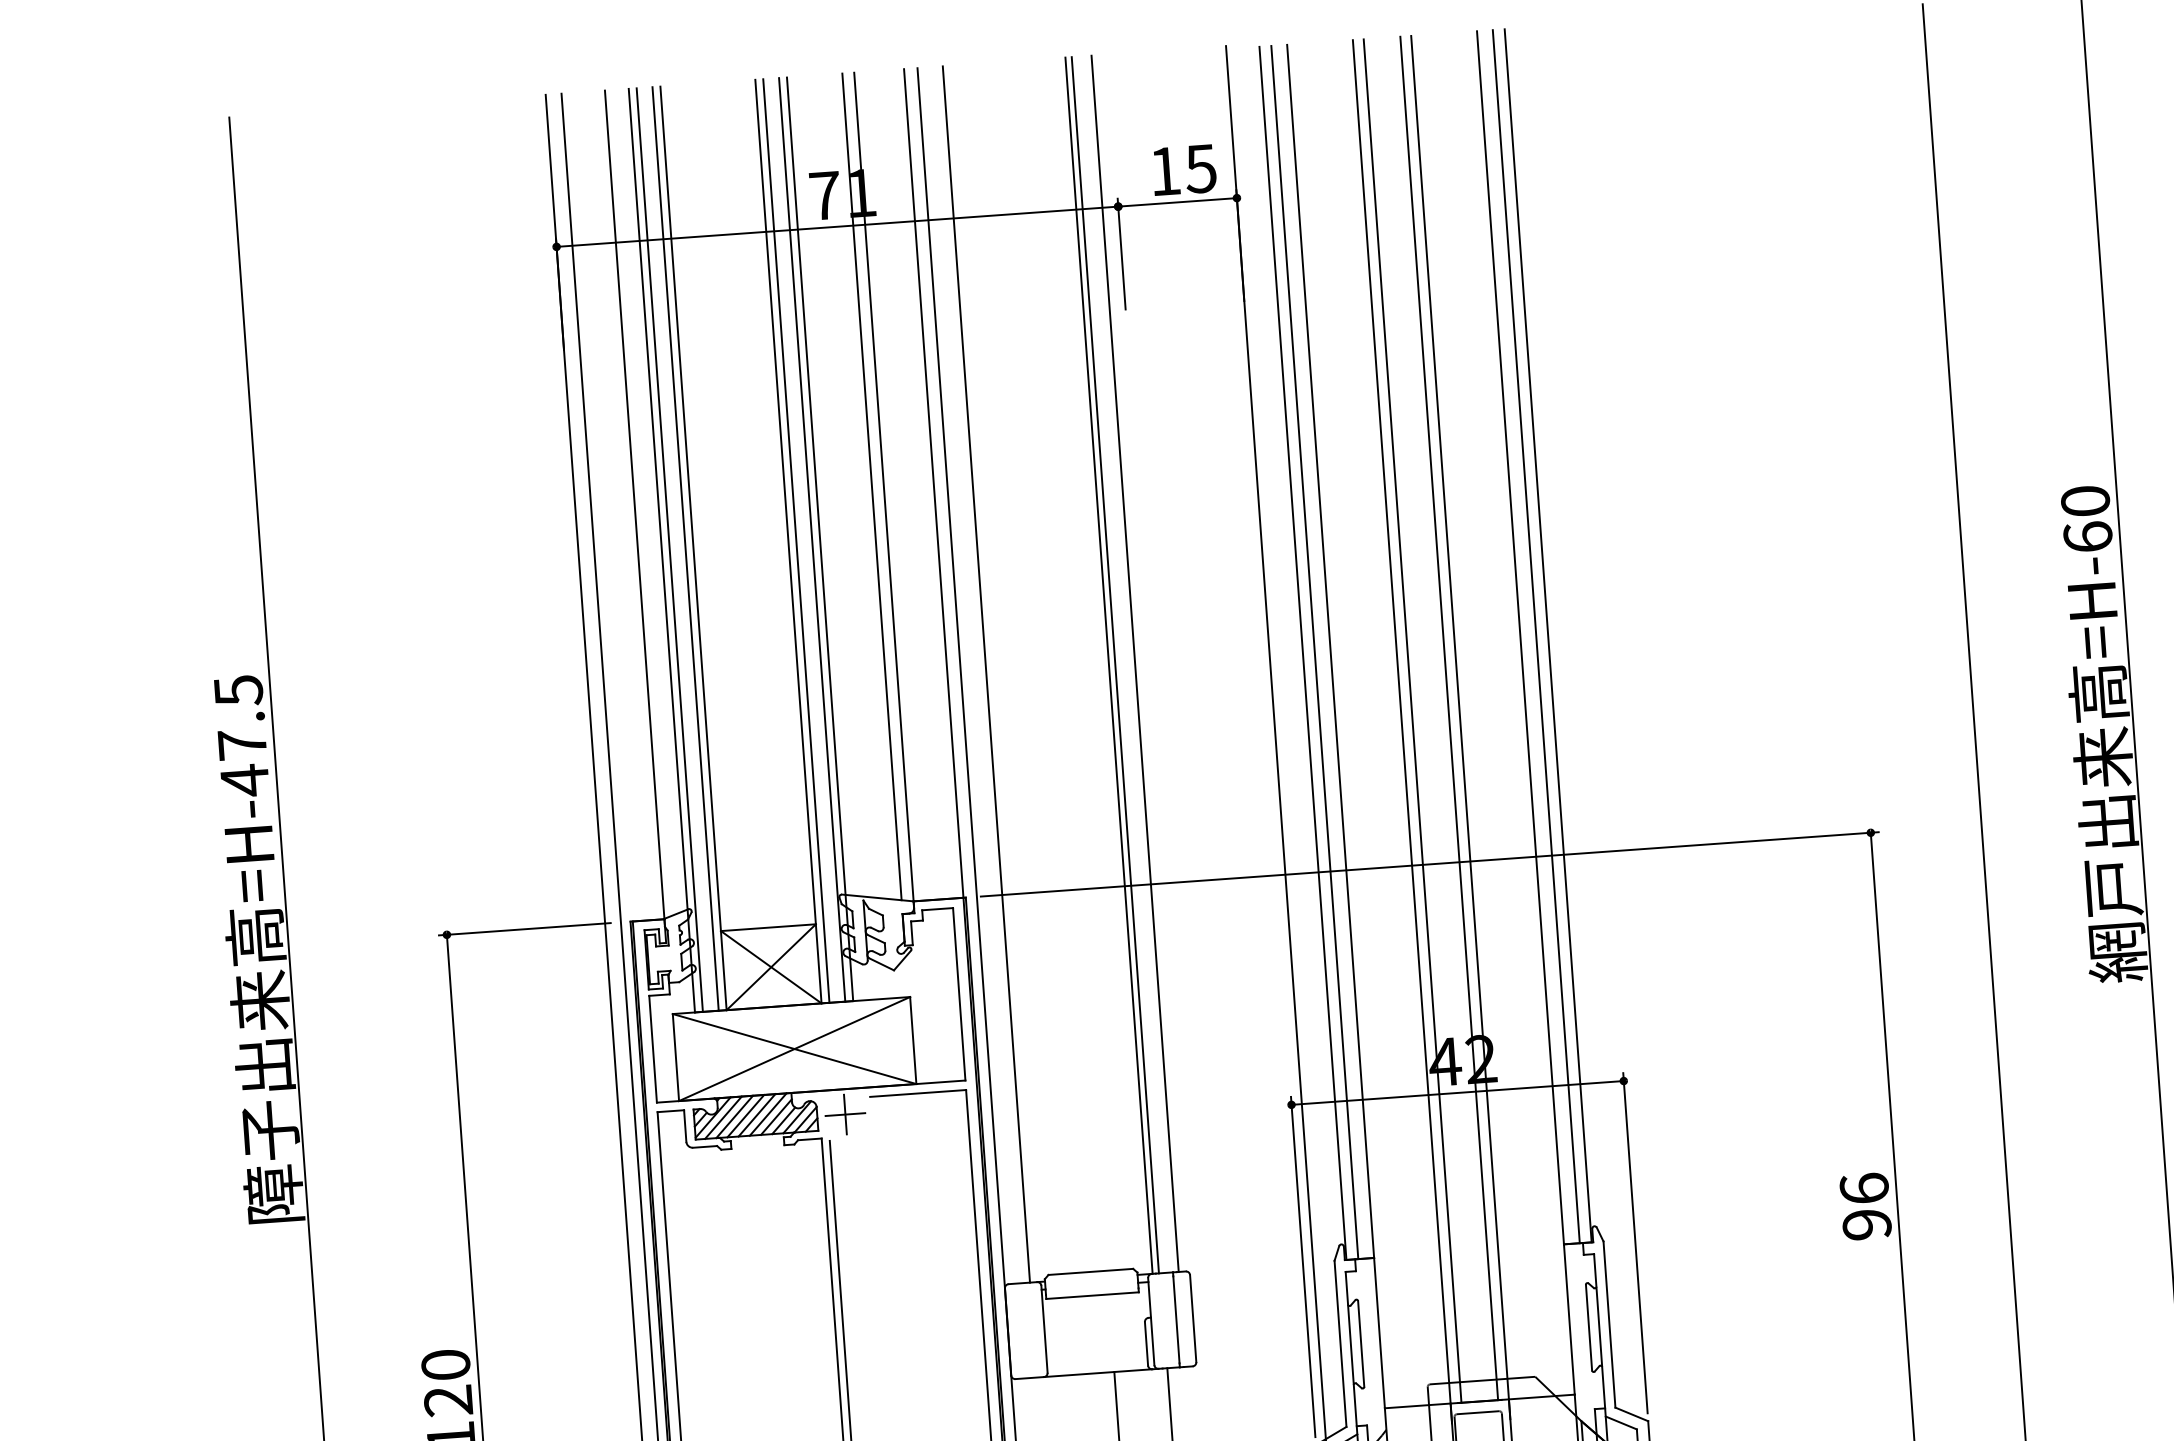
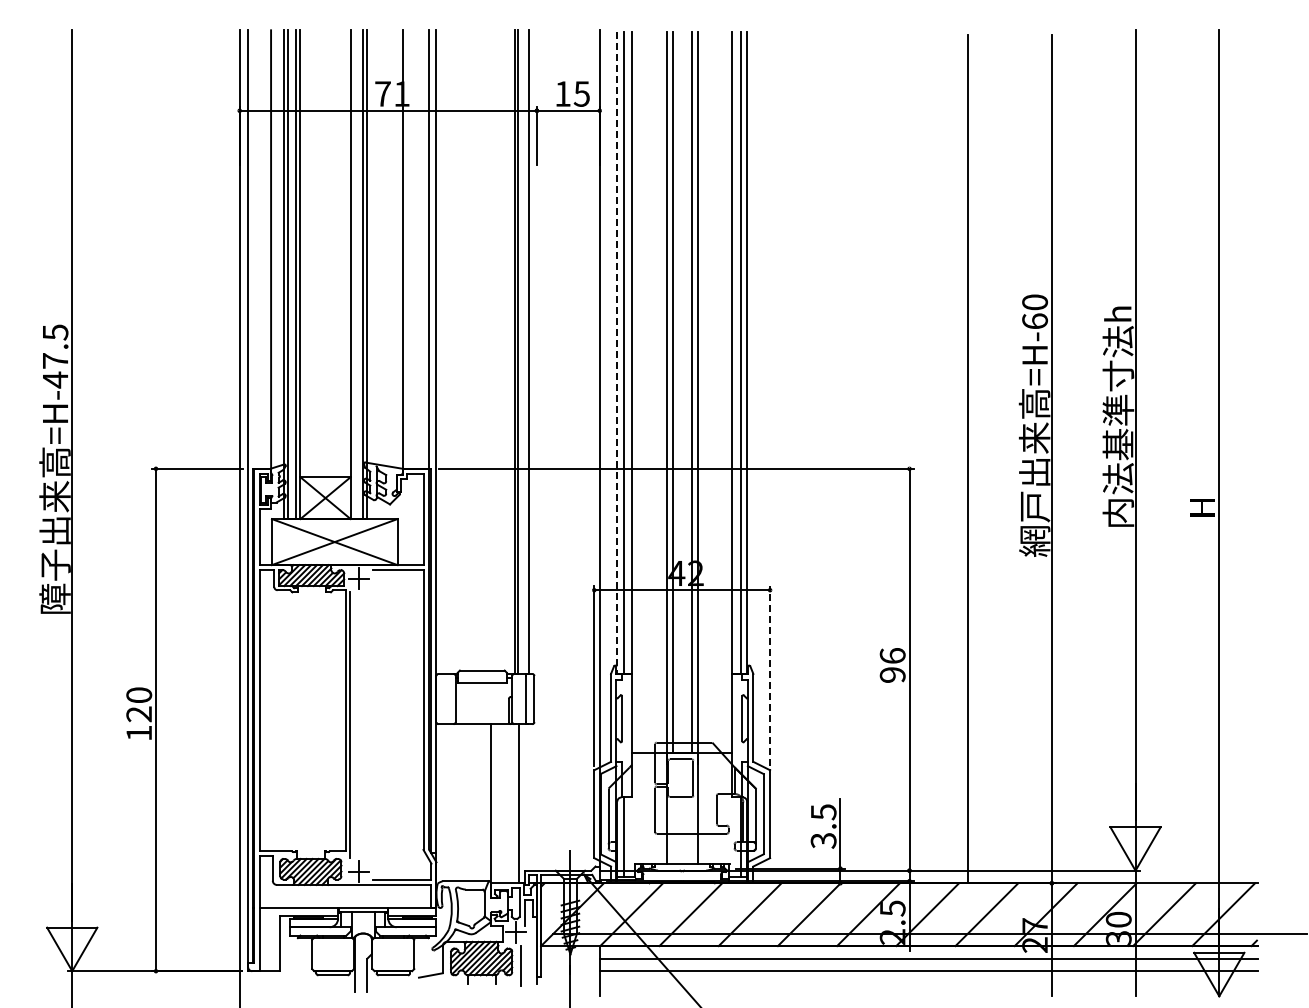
line: (871, 485) -> (396, 248), removed
line: (795, 540) -> (354, 274), removed
line: (1303, 652) -> (617, 352), solid -> dashed
line: (985, 673) -> (449, 351), removed
line: (1636, 1242) -> (770, 675), solid -> dashed

